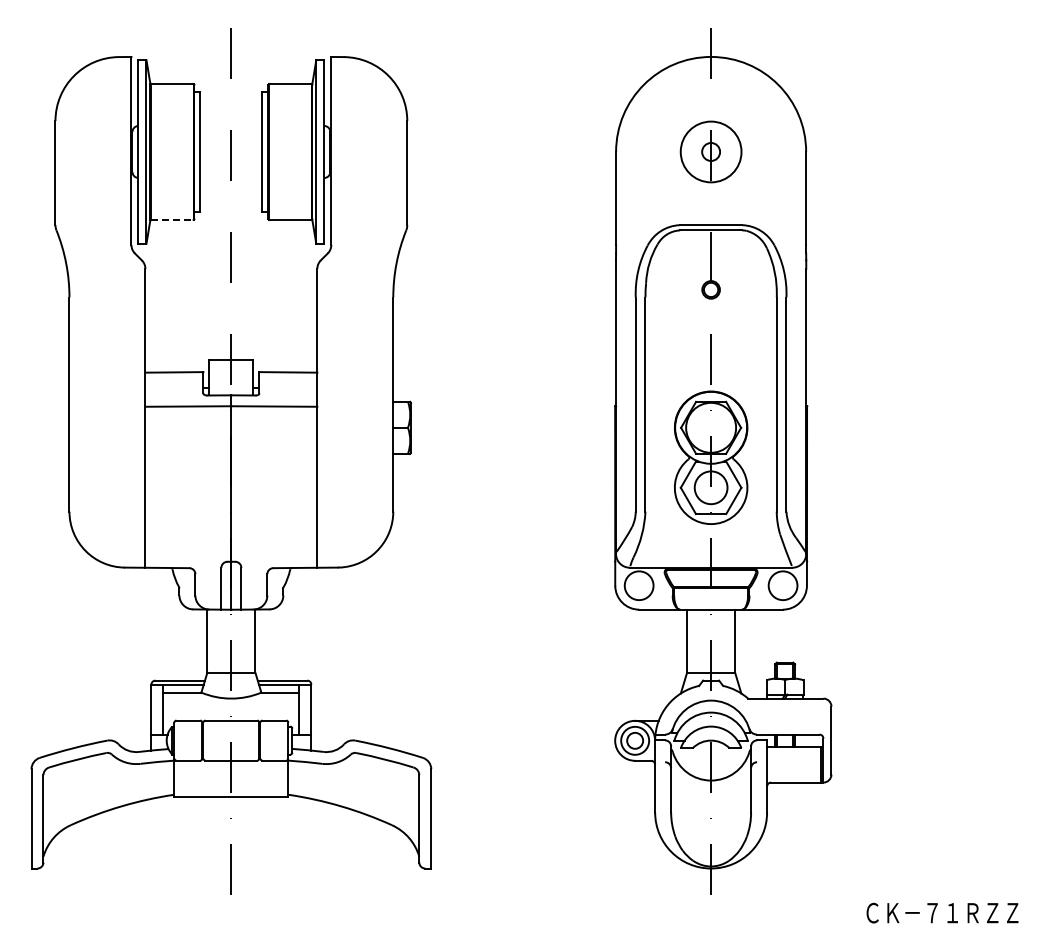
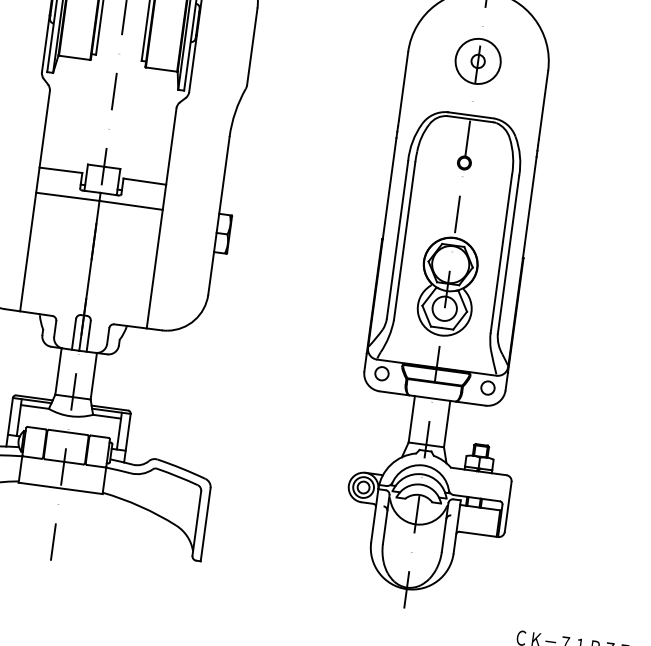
line: (172, 219) -> (74, 57), dashed -> solid
circle: (639, 585) -> (382, 373), size x0.62
circle: (783, 585) -> (488, 387), size x0.62

